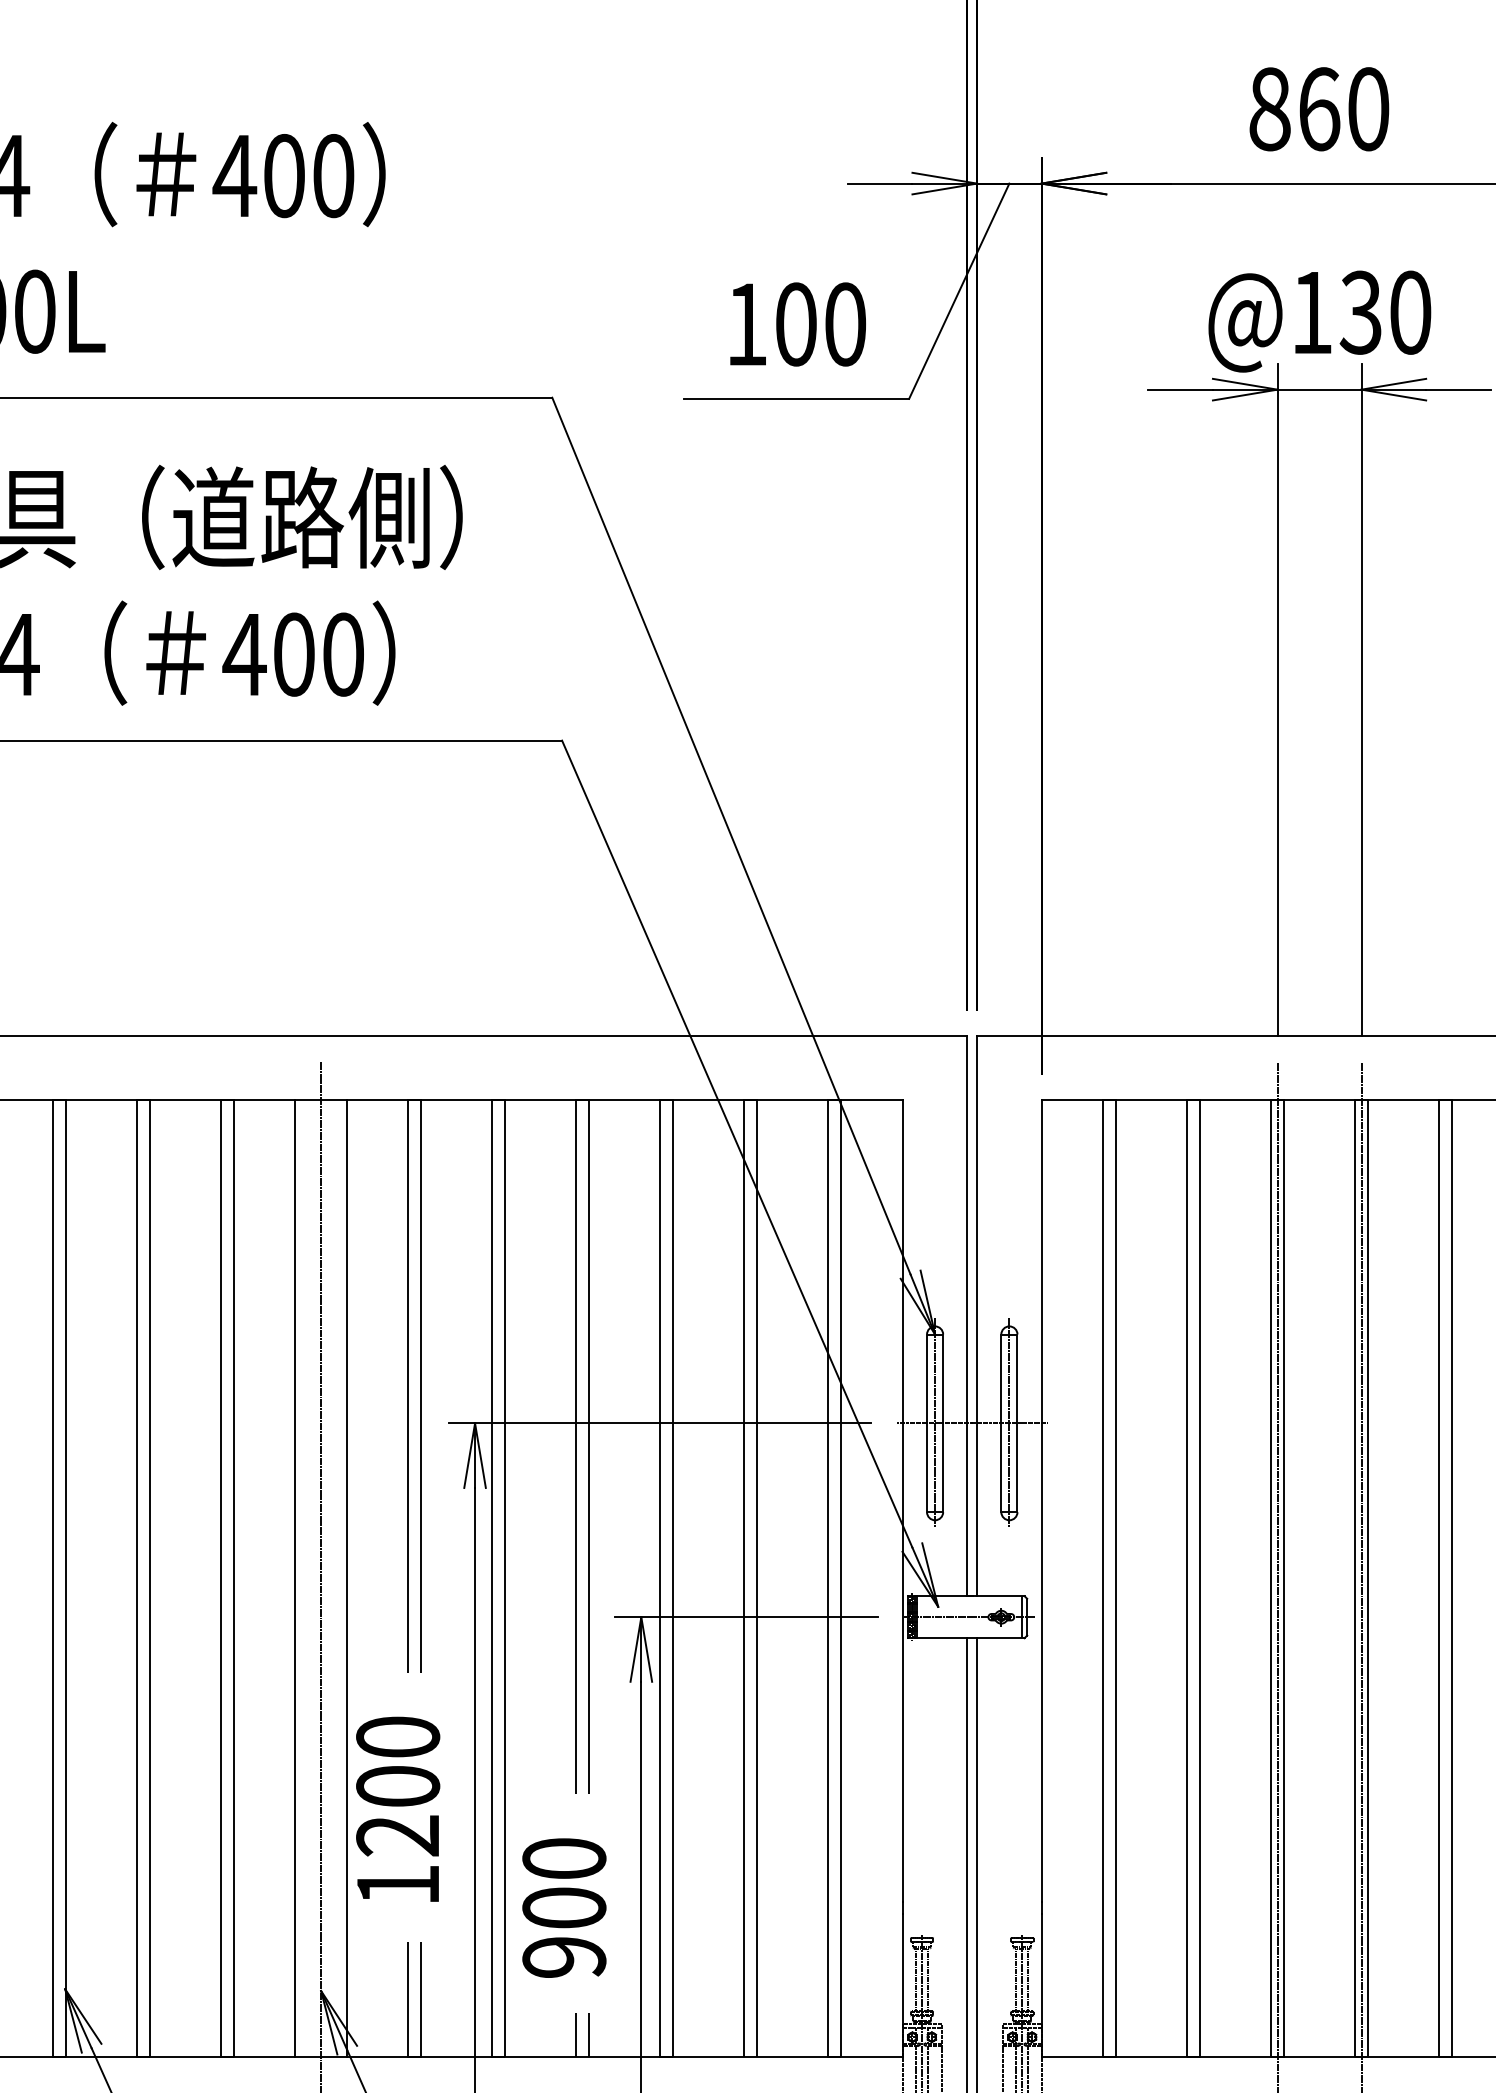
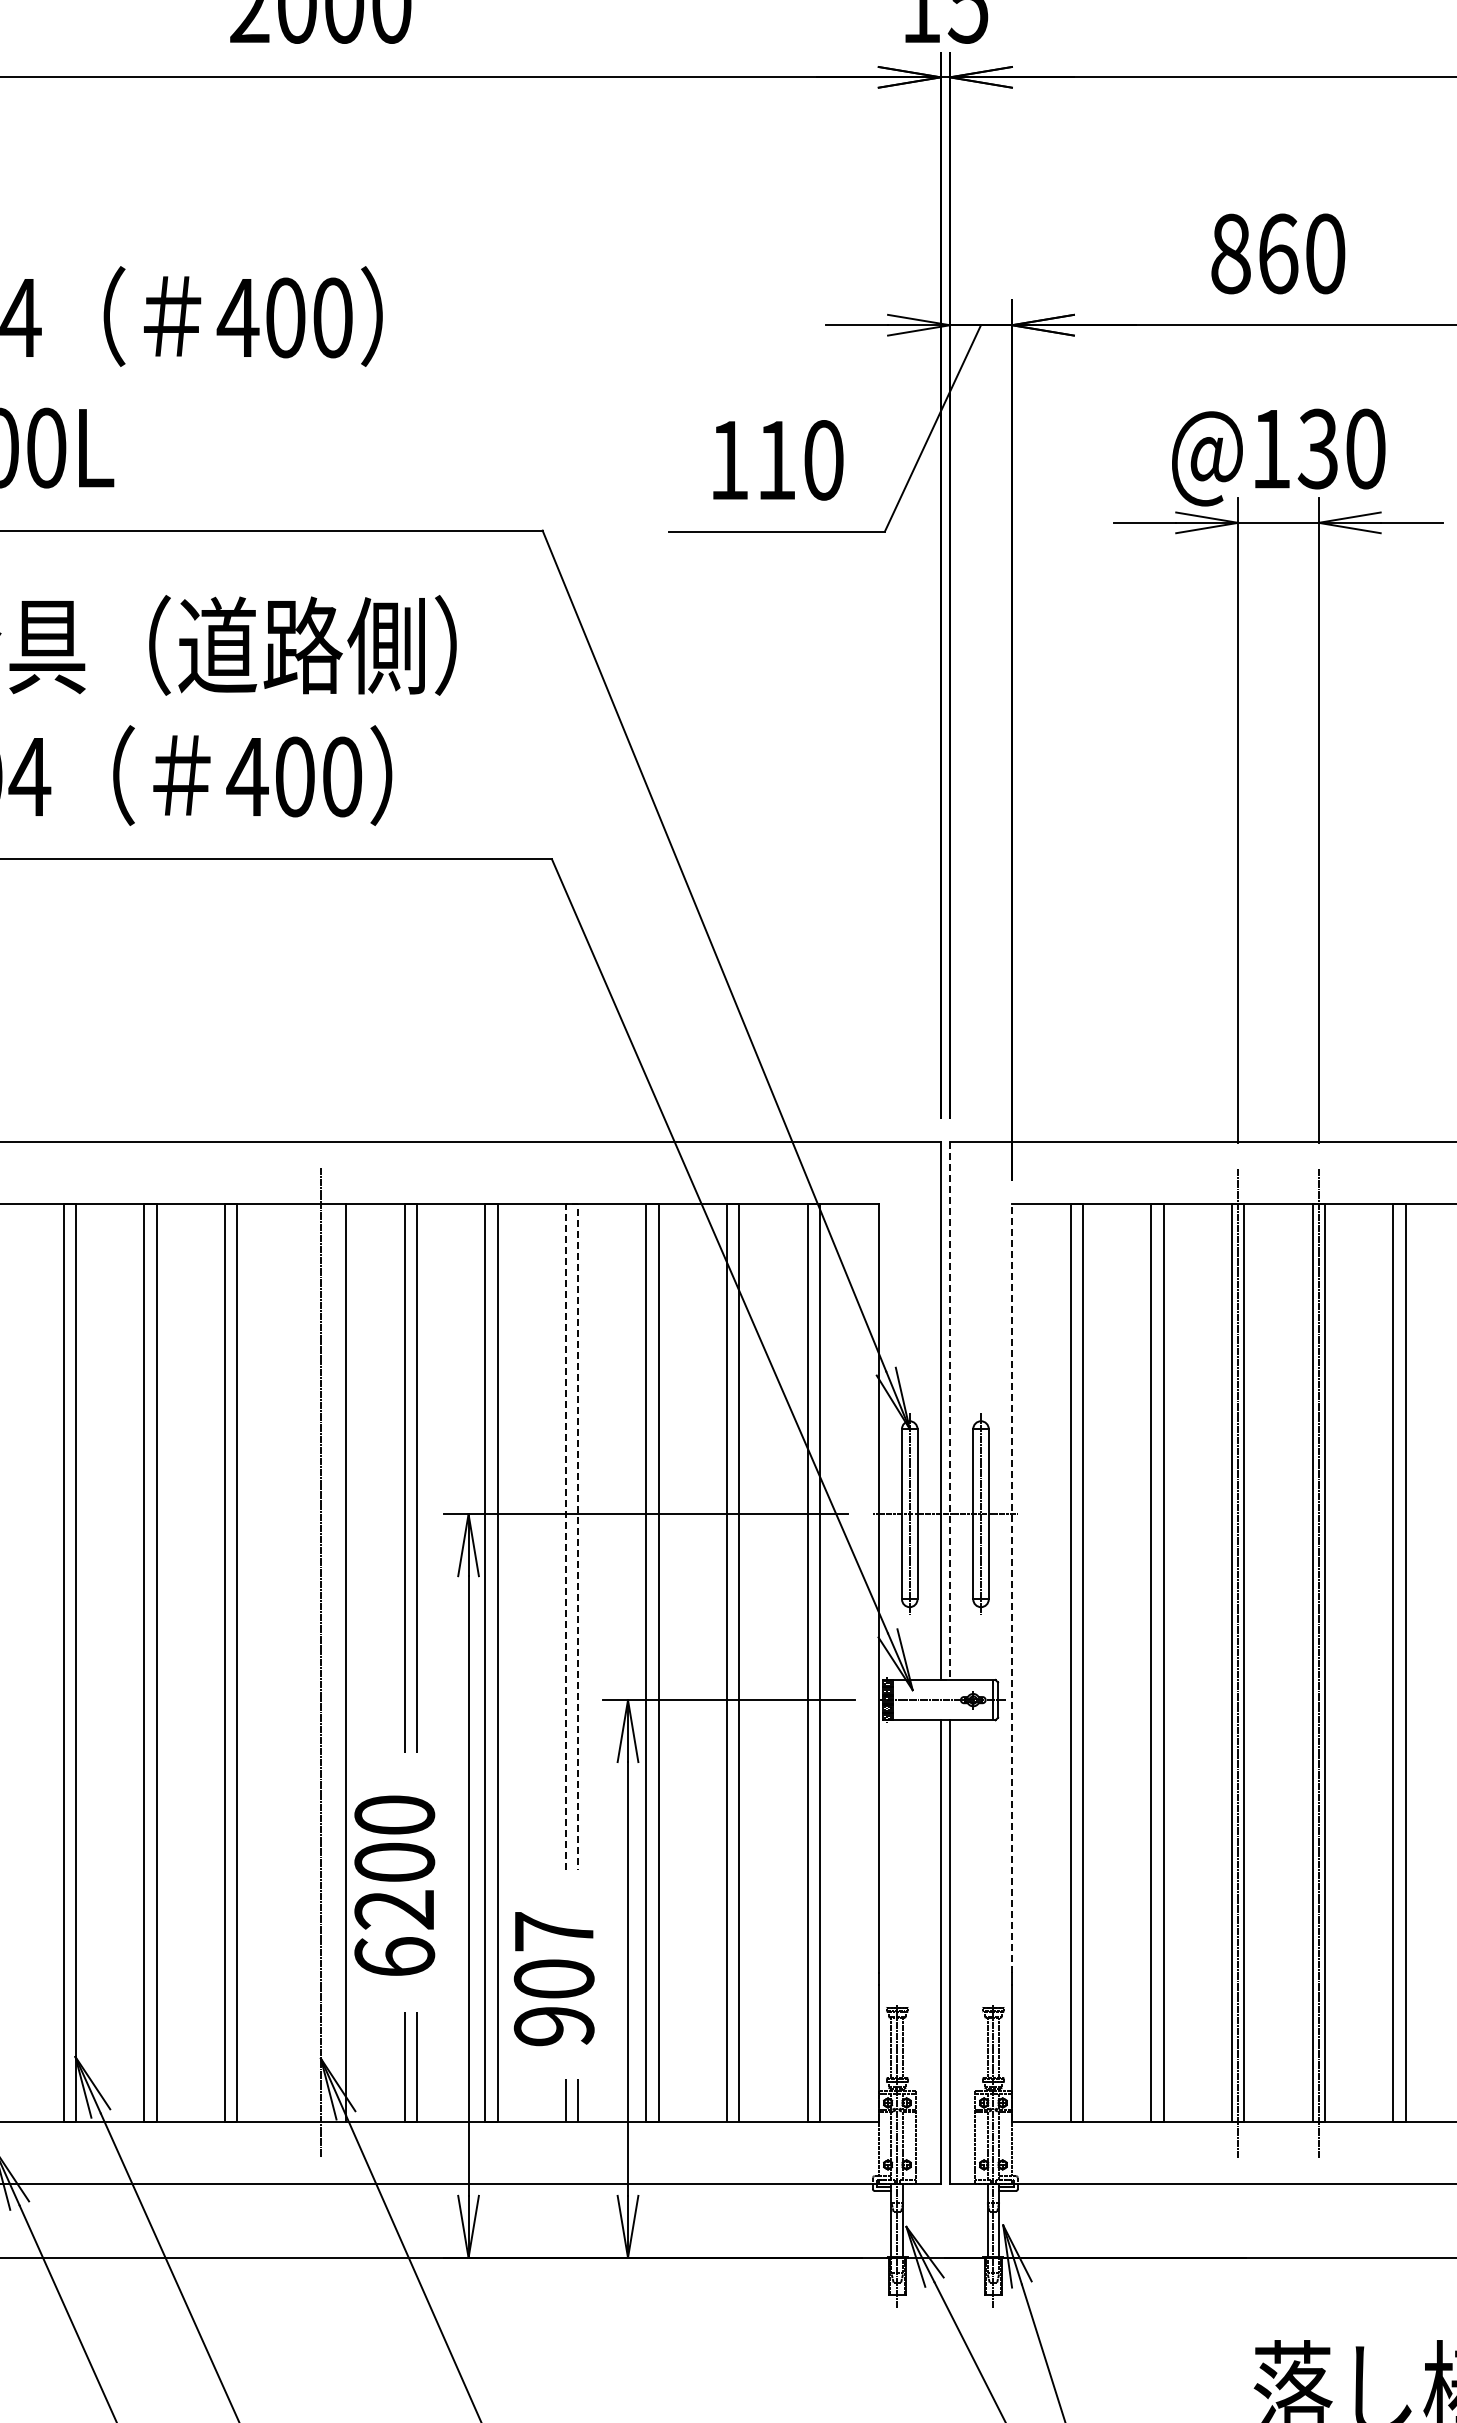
text: (796, 324) -> (776, 460), 100 -> 110
line: (583, 1100) -> (572, 1204), solid -> dashed
line: (977, 1316) -> (950, 1411), solid -> dashed
line: (1042, 1500) -> (1012, 1588), solid -> dashed
line: (295, 1577) -> (296, 1662), removed
text: (563, 1858) -> (553, 1931), 900 -> 907
text: (397, 1884) -> (394, 1956), 1200 -> 6200

